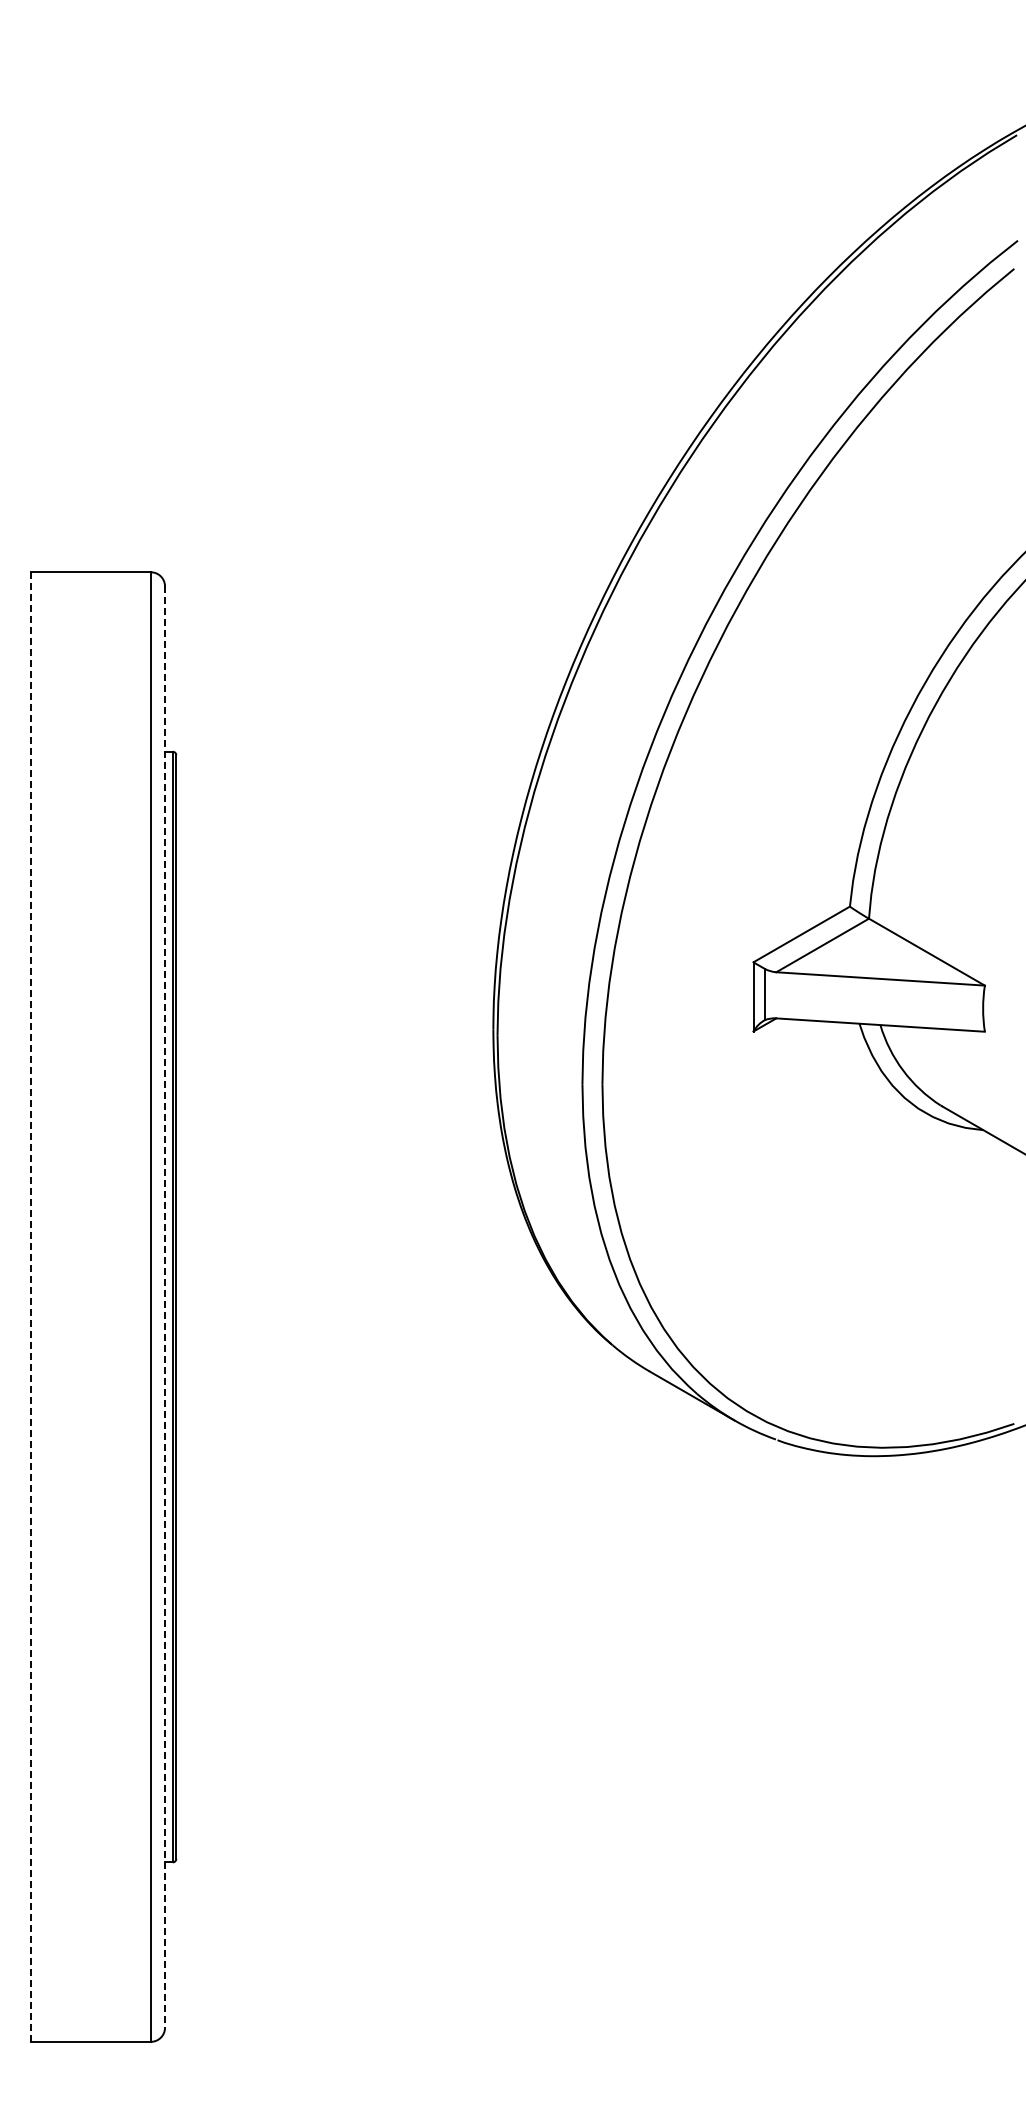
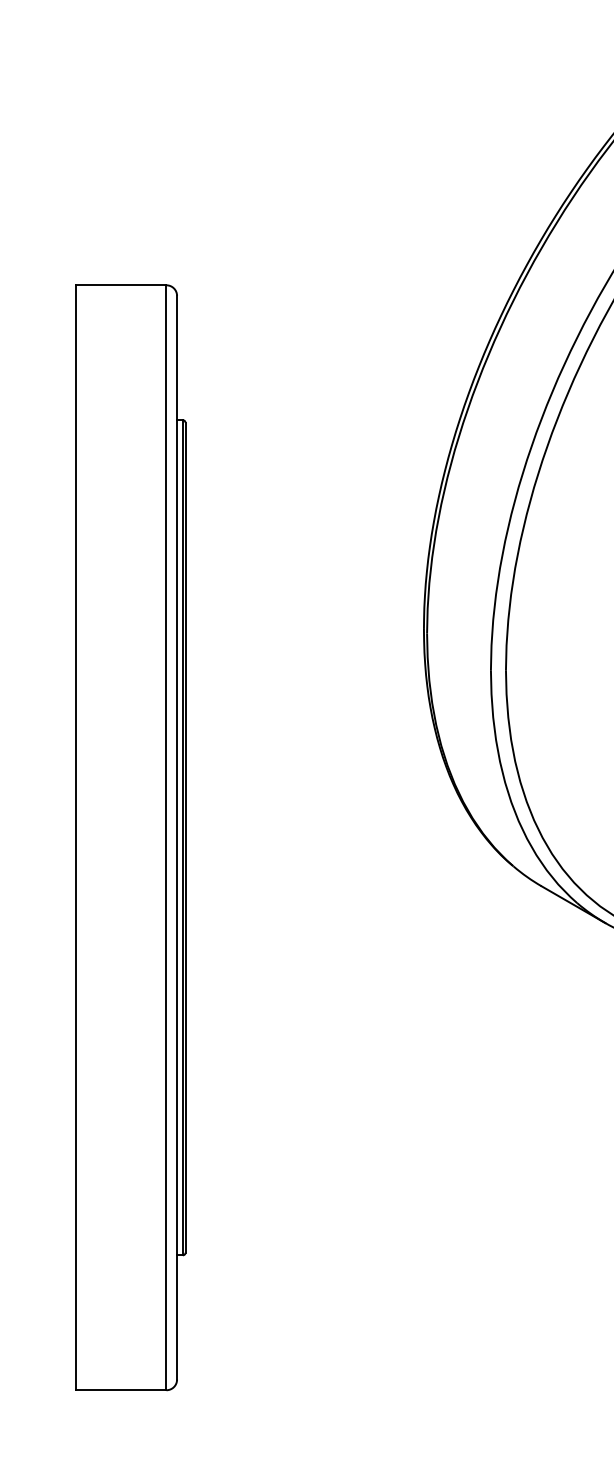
line: (30, 1307) -> (75, 838), dashed -> solid
line: (165, 1307) -> (177, 838), dashed -> solid

